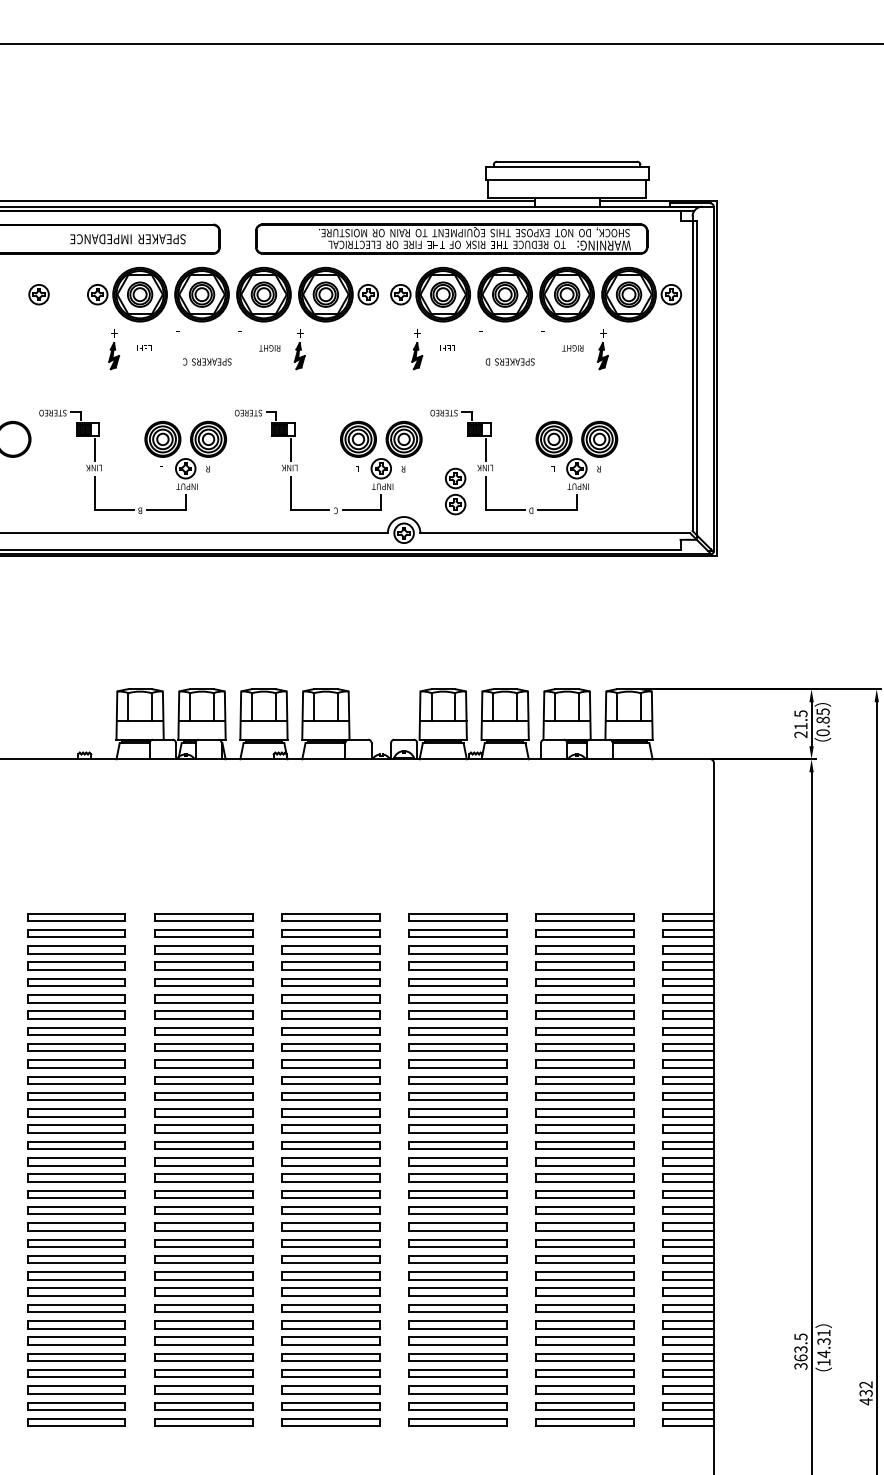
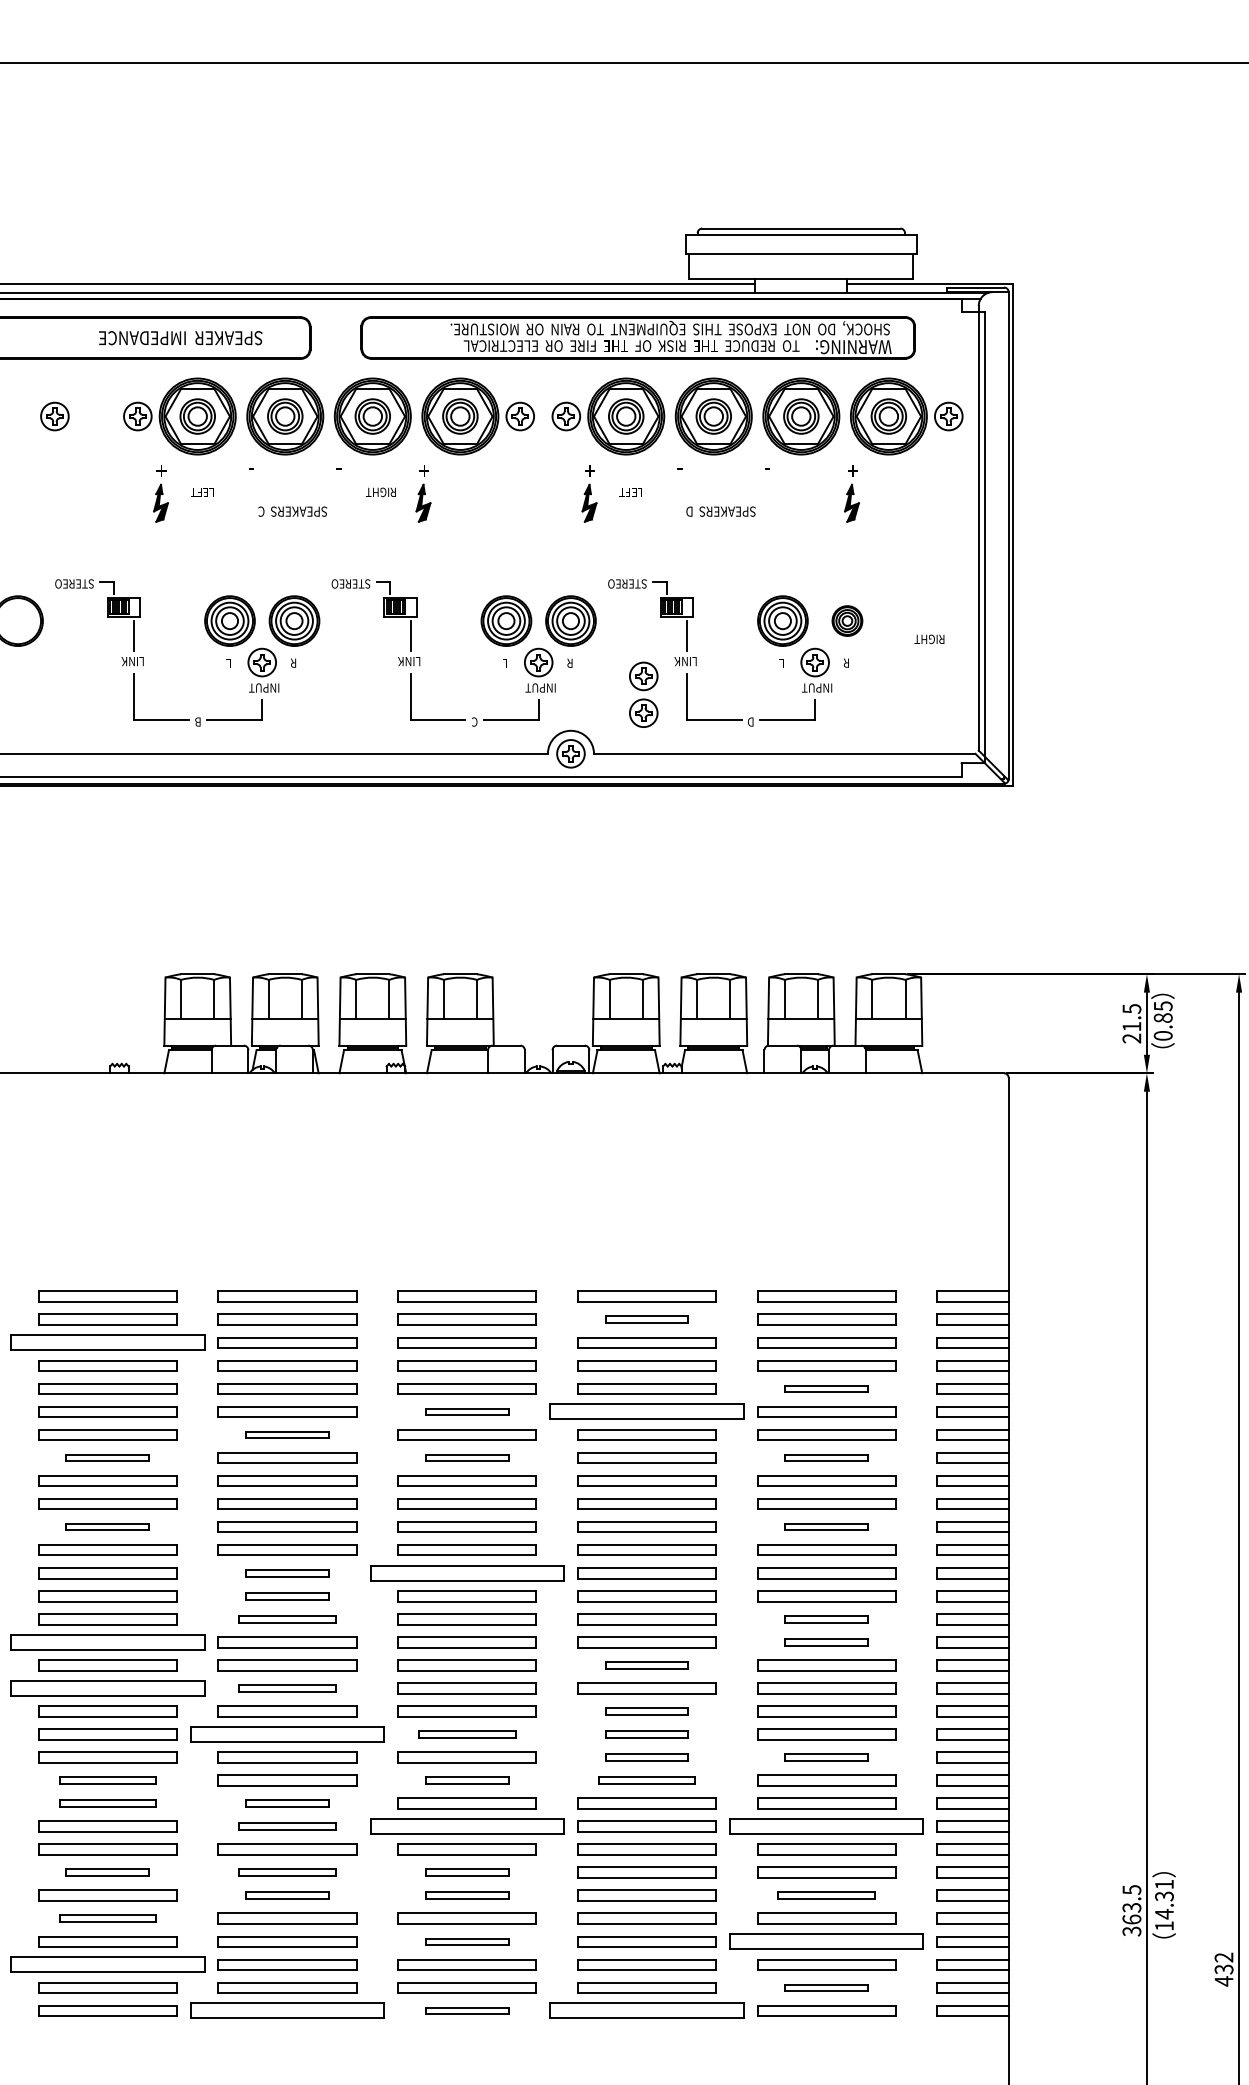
text: (572, 348) -> (929, 639), moved
part: (599, 438) -> (847, 620), size x0.6
part: (457, 933) -> (646, 1319), size x0.6
part: (76, 949) -> (107, 1342), size x1.4
part: (584, 982) -> (826, 1388), size x0.6
part: (330, 998) -> (466, 1411), size x0.6
part: (457, 998) -> (646, 1411), size x1.4
part: (203, 1014) -> (287, 1434), size x0.6
part: (76, 1031) -> (107, 1457), size x0.6
part: (330, 1031) -> (466, 1457), size x0.6
part: (584, 1031) -> (826, 1457), size x0.6
part: (76, 1079) -> (107, 1526), size x0.6
part: (584, 1079) -> (826, 1526), size x0.6
part: (203, 1113) -> (287, 1573), size x0.6
part: (330, 1113) -> (466, 1573), size x1.4
part: (203, 1129) -> (287, 1596), size x0.6
part: (203, 1145) -> (287, 1619), size x0.7
part: (584, 1145) -> (826, 1619), size x0.6
part: (76, 1161) -> (107, 1642), size x1.4
part: (584, 1161) -> (826, 1642), size x0.6
part: (457, 1178) -> (646, 1665), size x0.6
part: (76, 1194) -> (107, 1688), size x1.4
part: (203, 1194) -> (287, 1688), size x0.7
part: (457, 1210) -> (646, 1711), size x0.6
part: (203, 1227) -> (287, 1734), size x1.4
part: (330, 1227) -> (466, 1734), size x0.7
part: (457, 1227) -> (646, 1734), size x0.6
part: (457, 1243) -> (646, 1757), size x0.6
part: (584, 1243) -> (826, 1757), size x0.6
part: (76, 1259) -> (107, 1780), size x0.7
part: (330, 1259) -> (466, 1780), size x0.6
part: (457, 1259) -> (646, 1780), size x0.7
part: (76, 1275) -> (107, 1803), size x0.7
part: (203, 1275) -> (287, 1803), size x0.6
part: (203, 1292) -> (287, 1826), size x0.7
part: (330, 1292) -> (466, 1826), size x1.4
part: (584, 1292) -> (826, 1826), size x1.4
part: (76, 1324) -> (107, 1872), size x0.6
part: (203, 1324) -> (287, 1872), size x0.7
part: (330, 1324) -> (466, 1872), size x0.6
part: (203, 1340) -> (287, 1895), size x0.6
part: (330, 1340) -> (466, 1895), size x0.6
part: (584, 1340) -> (826, 1895), size x0.7
part: (76, 1357) -> (107, 1918), size x0.7
part: (330, 1373) -> (466, 1941), size x0.6
part: (584, 1373) -> (826, 1941), size x1.4
part: (76, 1389) -> (107, 1964), size x1.4
part: (584, 1405) -> (826, 1987), size x0.6
part: (203, 1422) -> (287, 2010), size x1.4
part: (330, 1422) -> (466, 2010), size x0.6
part: (457, 1422) -> (646, 2010), size x1.4

